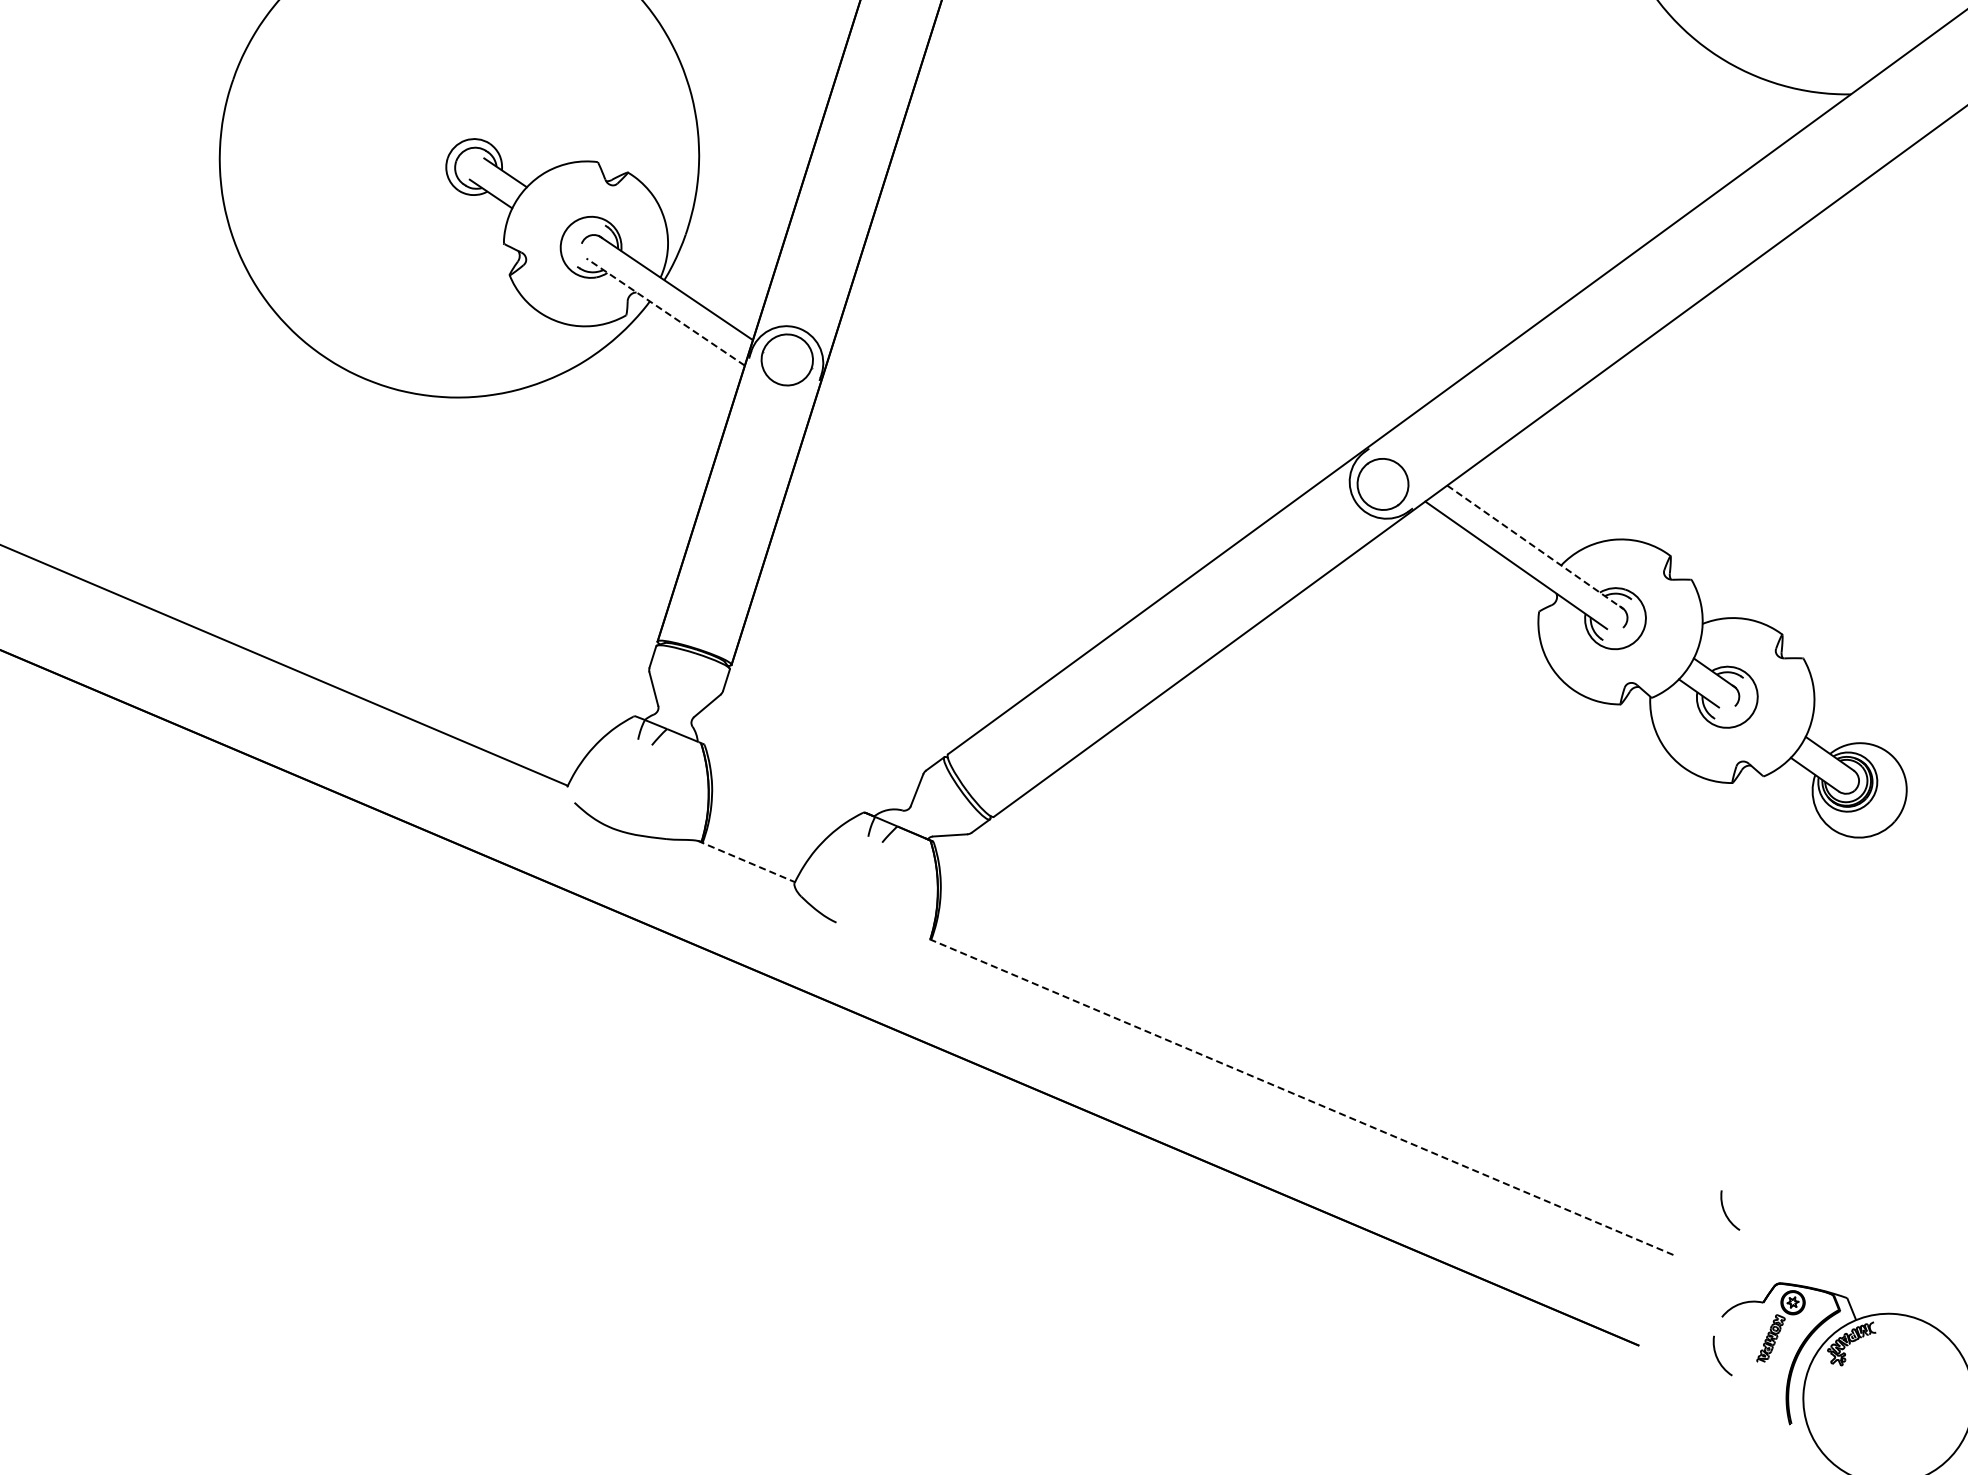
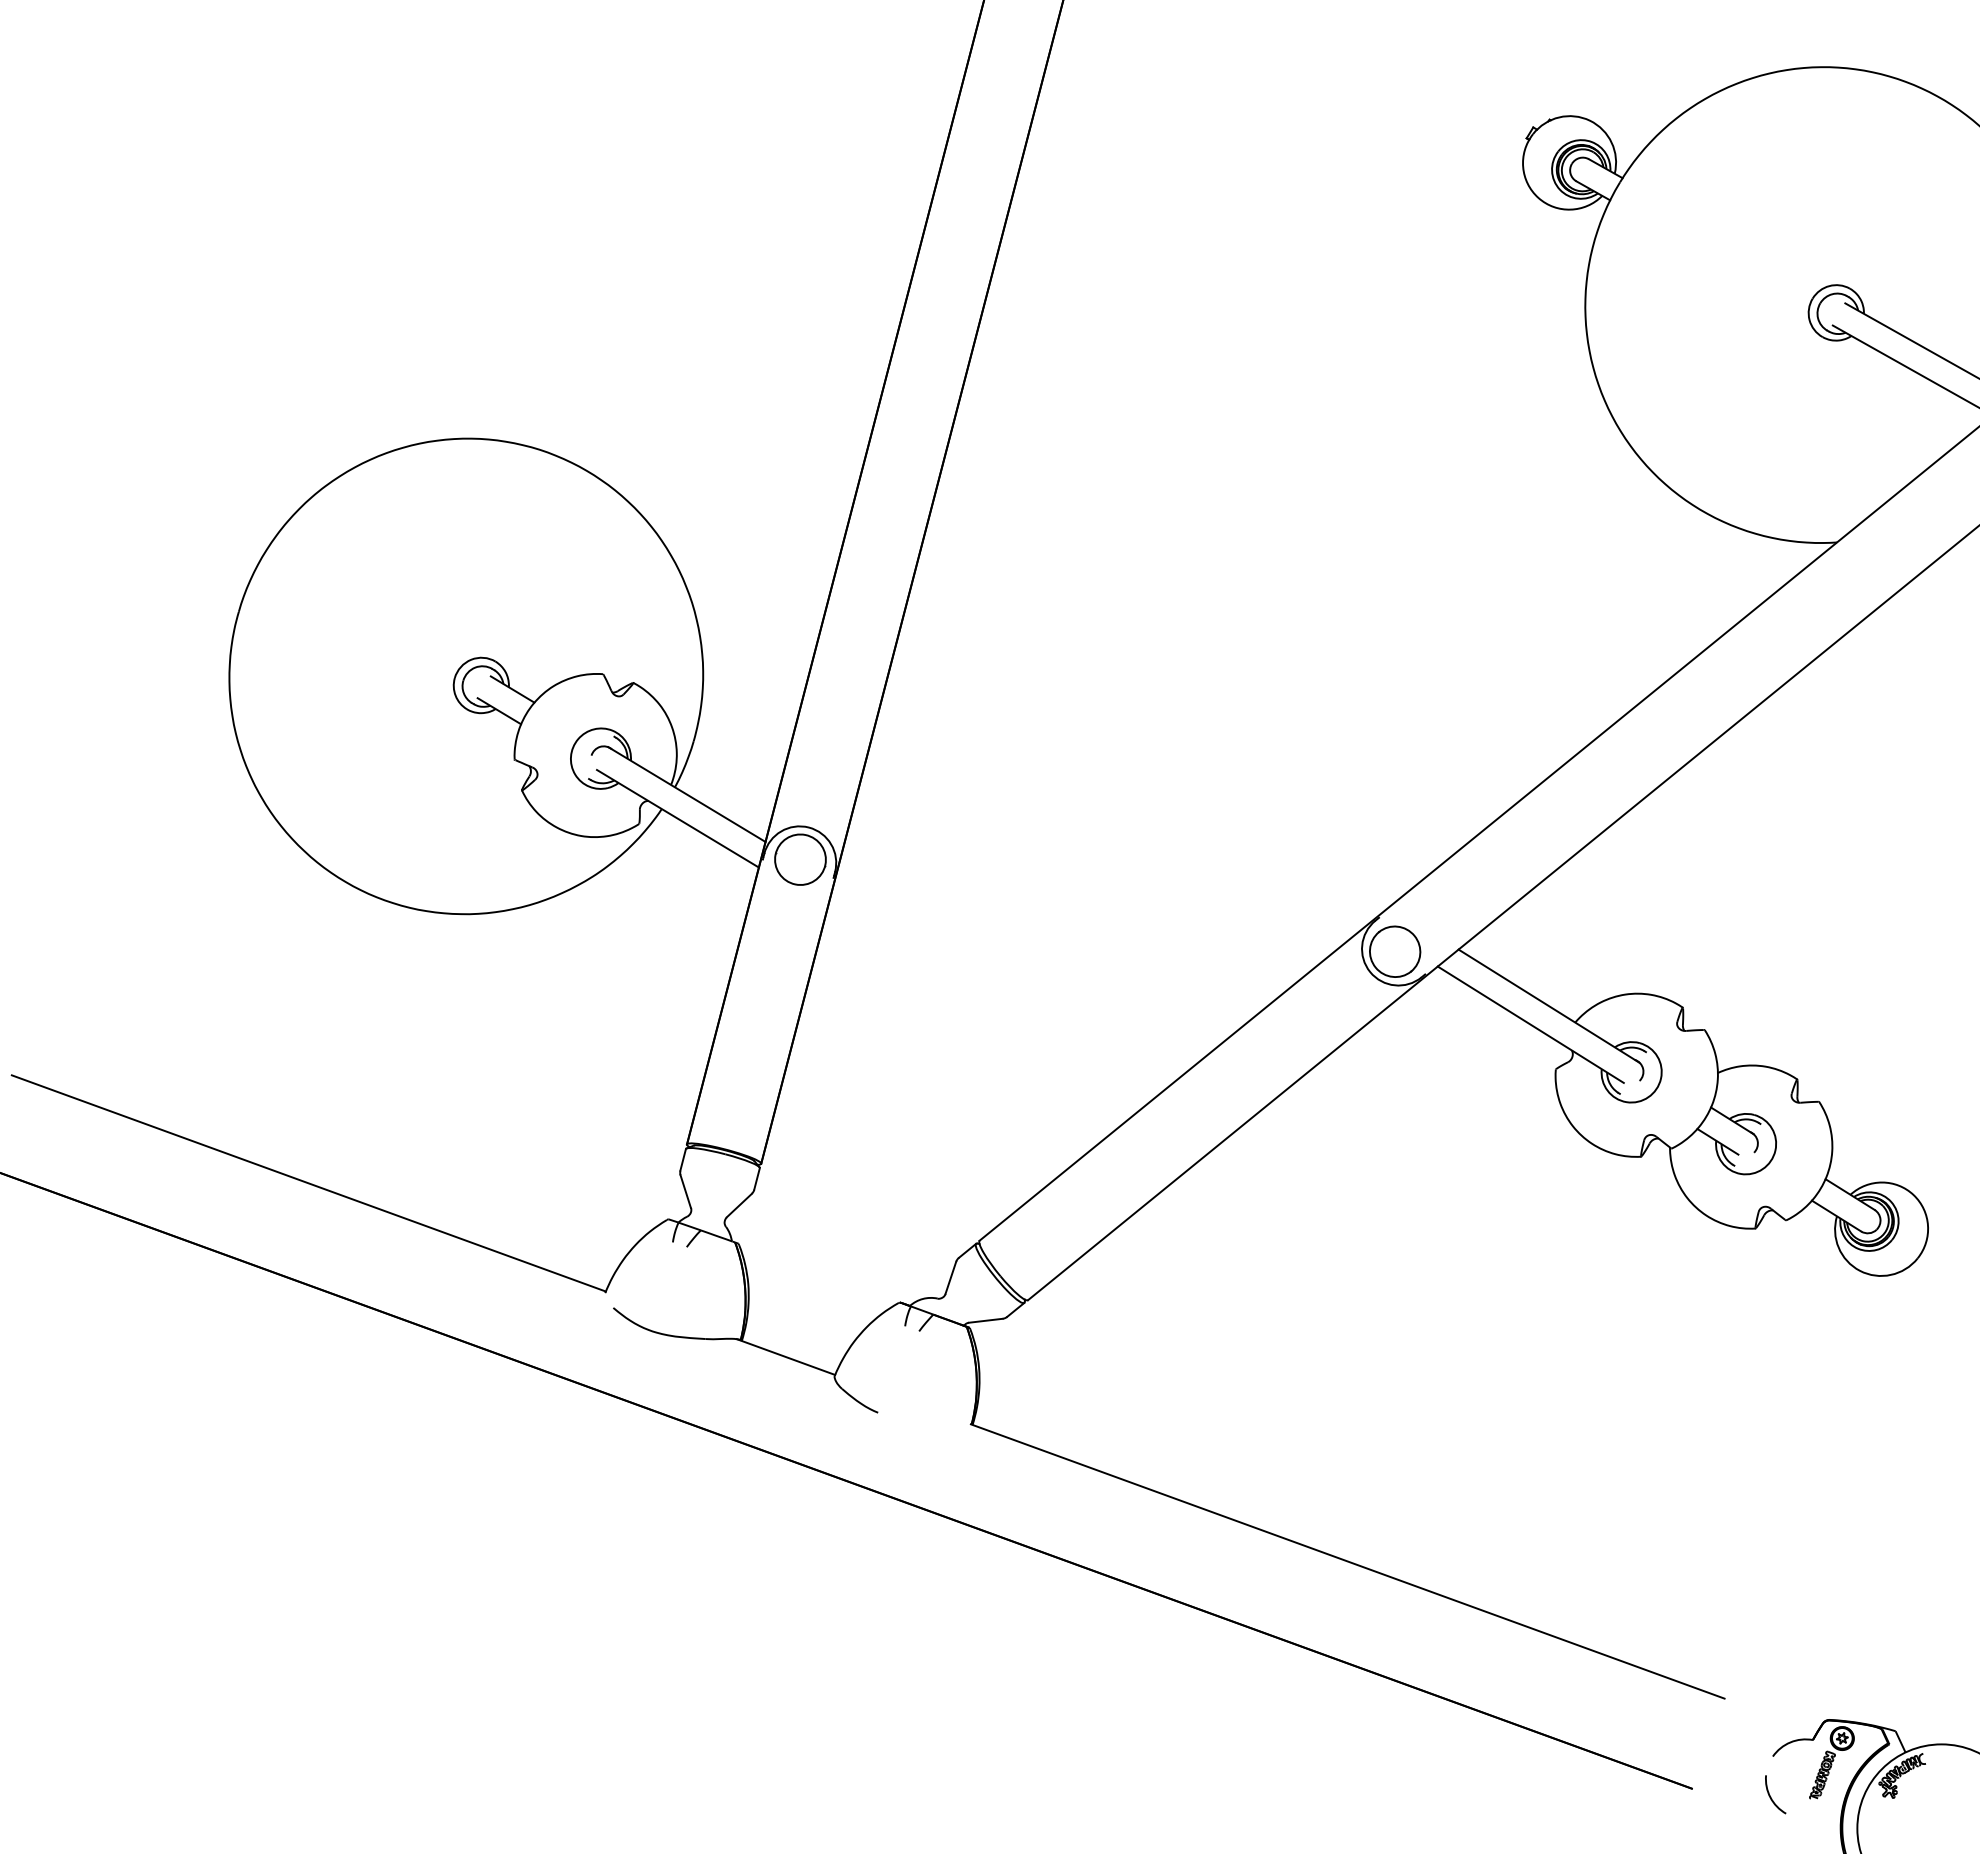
line: (665, 311) -> (677, 818), dashed -> solid
line: (1535, 547) -> (1548, 1006), dashed -> solid
line: (746, 861) -> (786, 1357), dashed -> solid
line: (1303, 1097) -> (1348, 1561), dashed -> solid
arc: (1726, 1213) -> (1771, 1653), removed

